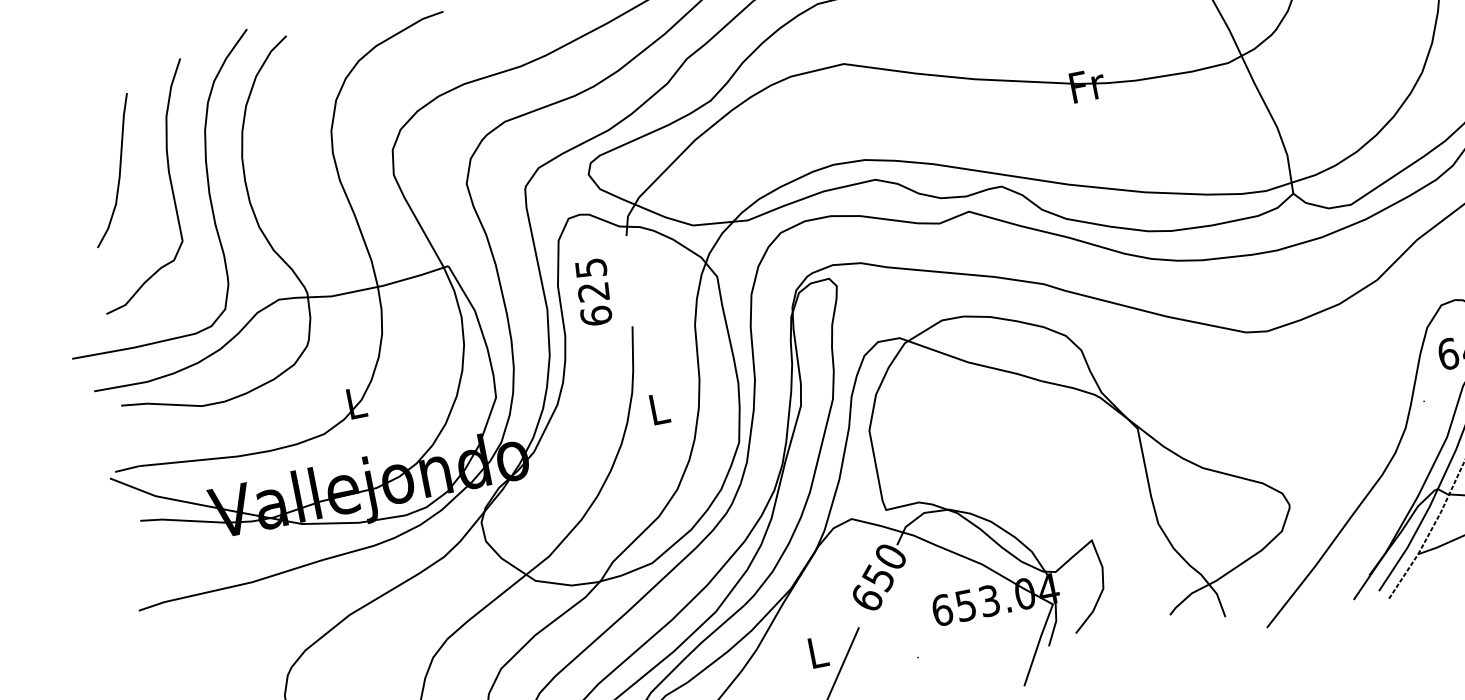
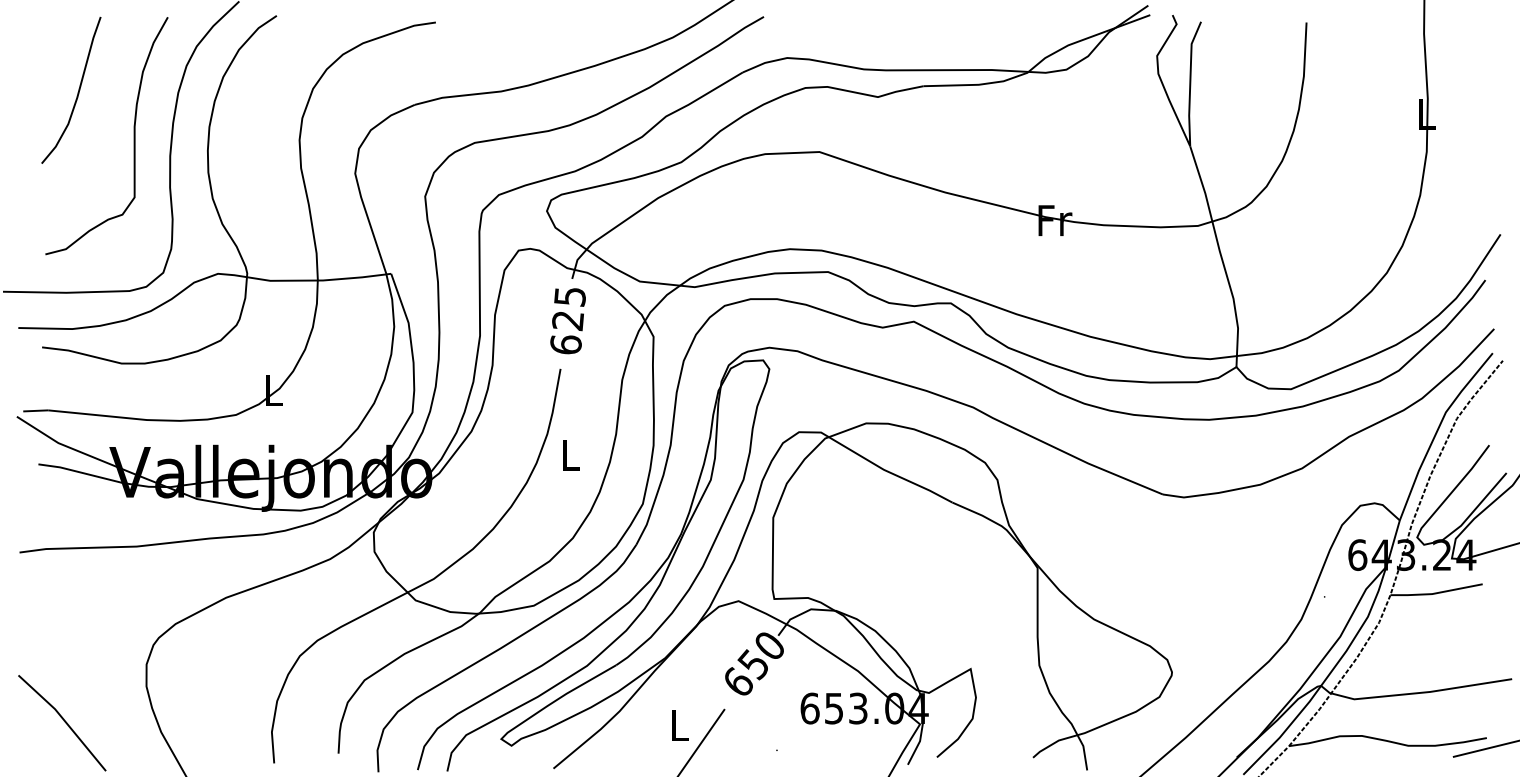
curve: (118, 171) -> (77, 92), moved
text: (593, 293) -> (567, 321), moved

